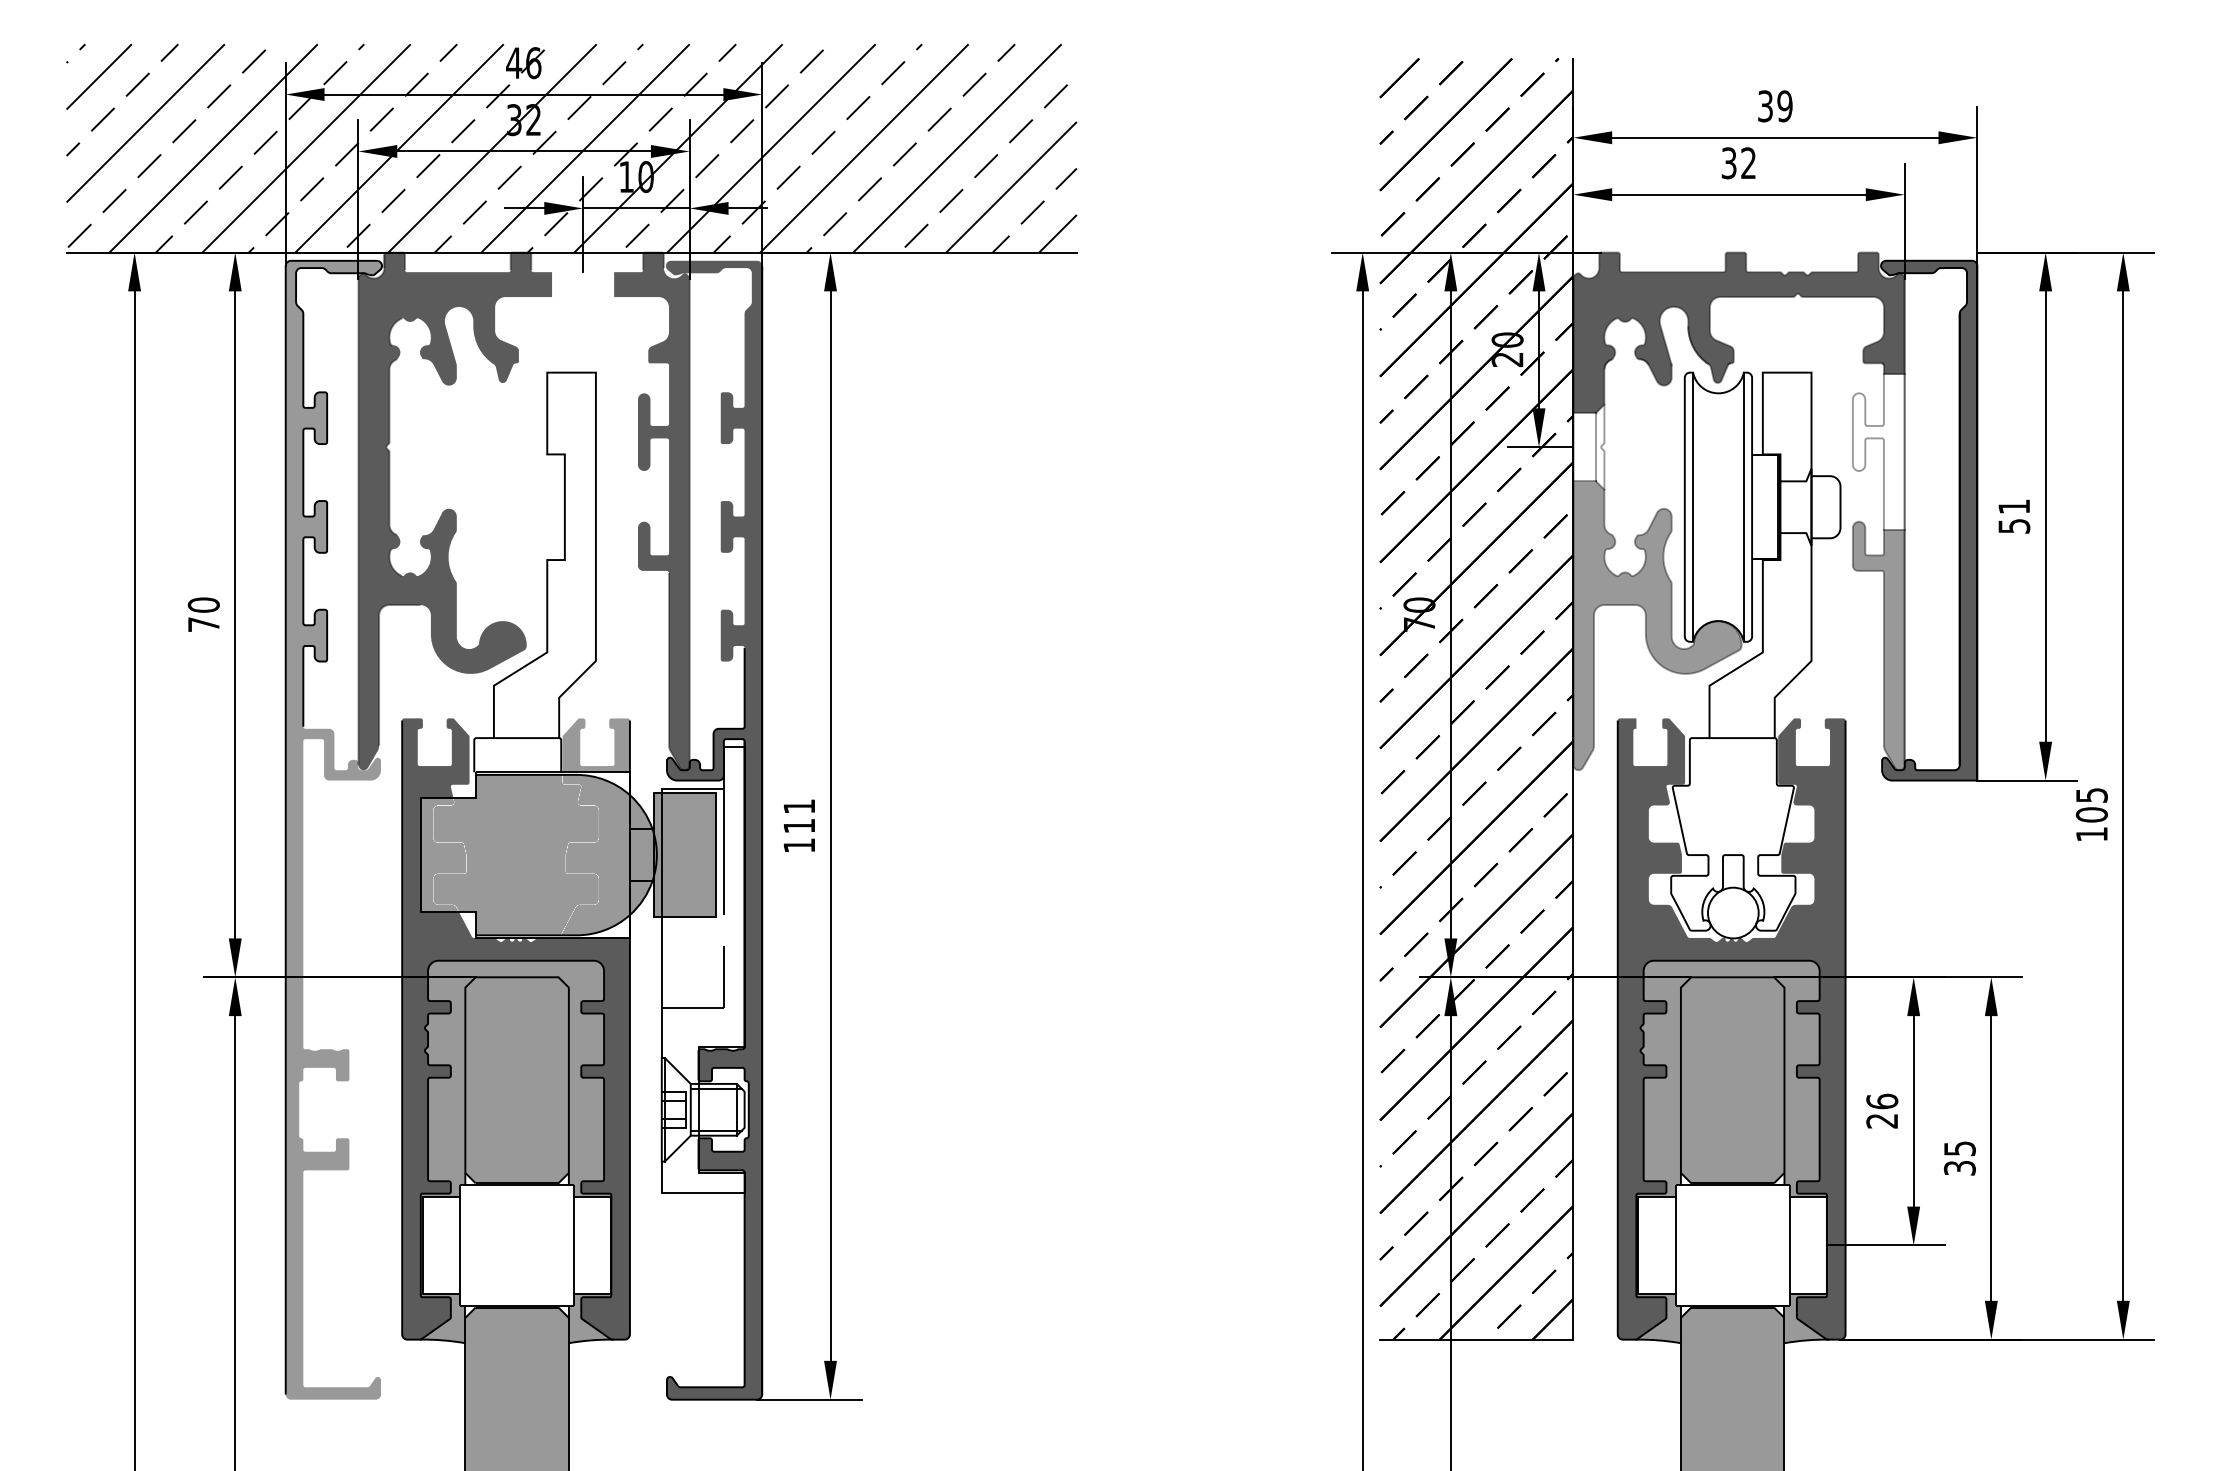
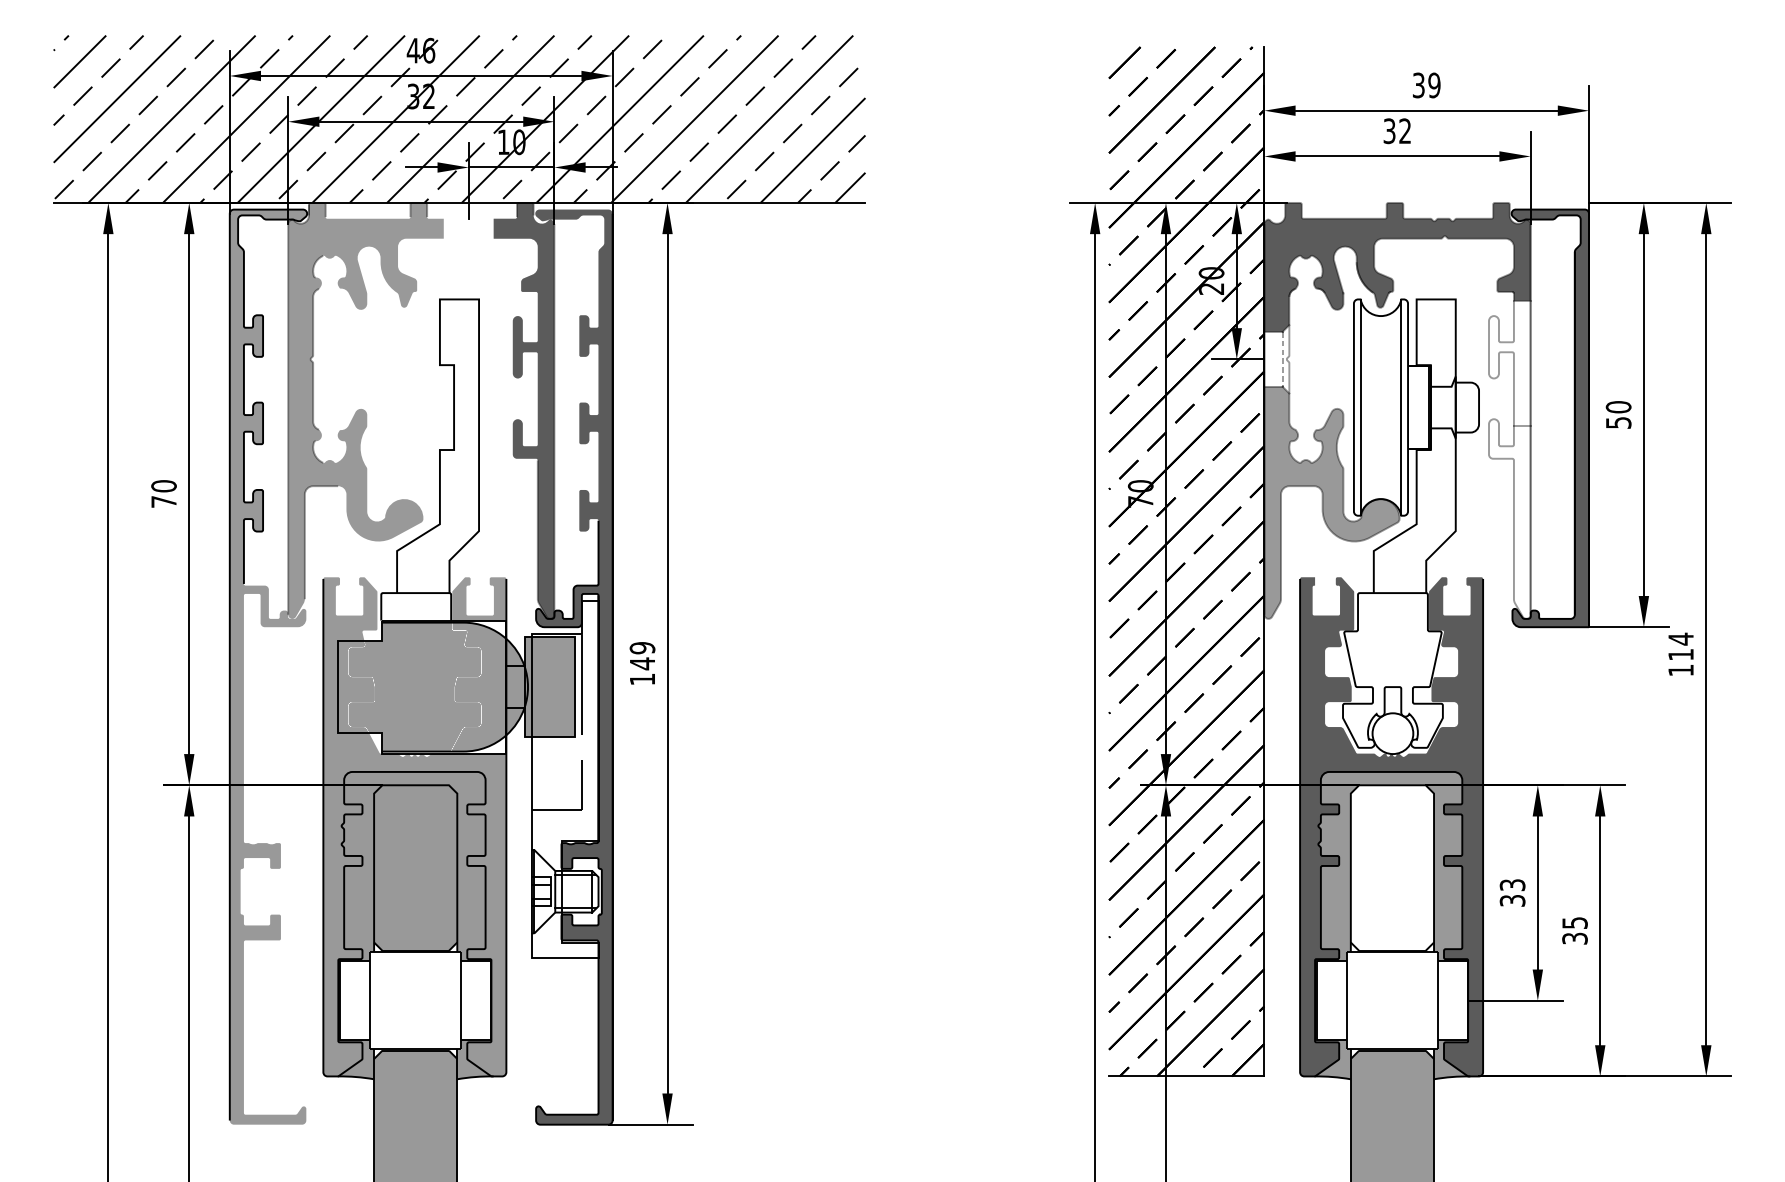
line: (1596, 447) -> (1283, 359), solid -> dashed
text: (2014, 506) -> (1618, 406), 51 -> 50
fill: (455, 511) -> (366, 411), removed
fill: (1878, 645) -> (1509, 518), removed
text: (2091, 804) -> (1680, 646), 105 -> 114
text: (799, 816) -> (642, 656), 111 -> 149
fill: (515, 1028) -> (414, 826), removed
fill: (1732, 1080) -> (1392, 868), removed
text: (1882, 1110) -> (1512, 892), 26 -> 33

